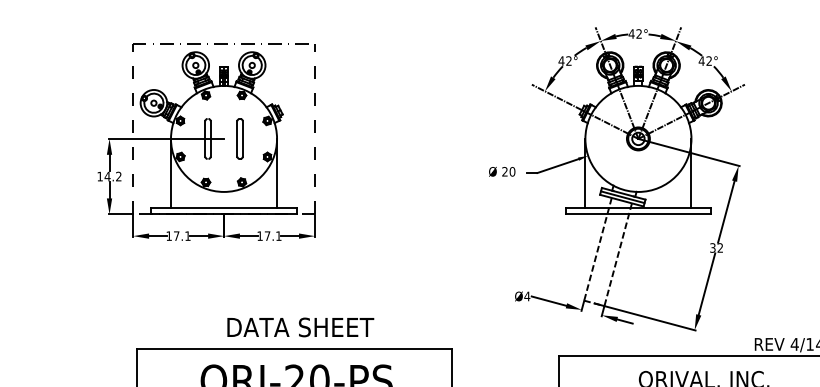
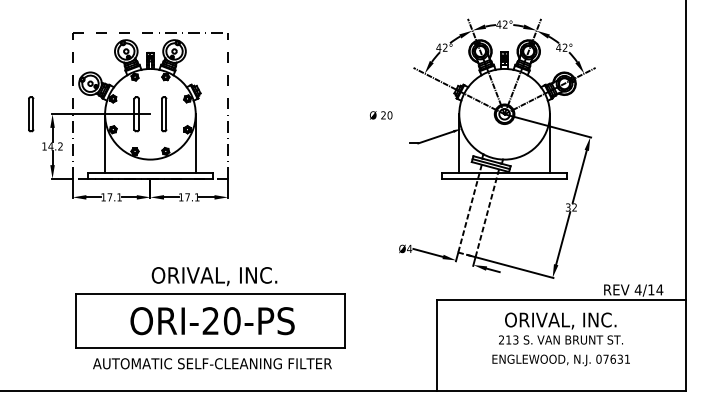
part: (84, 139) -> (31, 114), added
text: (502, 171) -> (381, 115), moved
text: (299, 328) -> (214, 276), DATA SHEET -> ORIVAL, INC.

